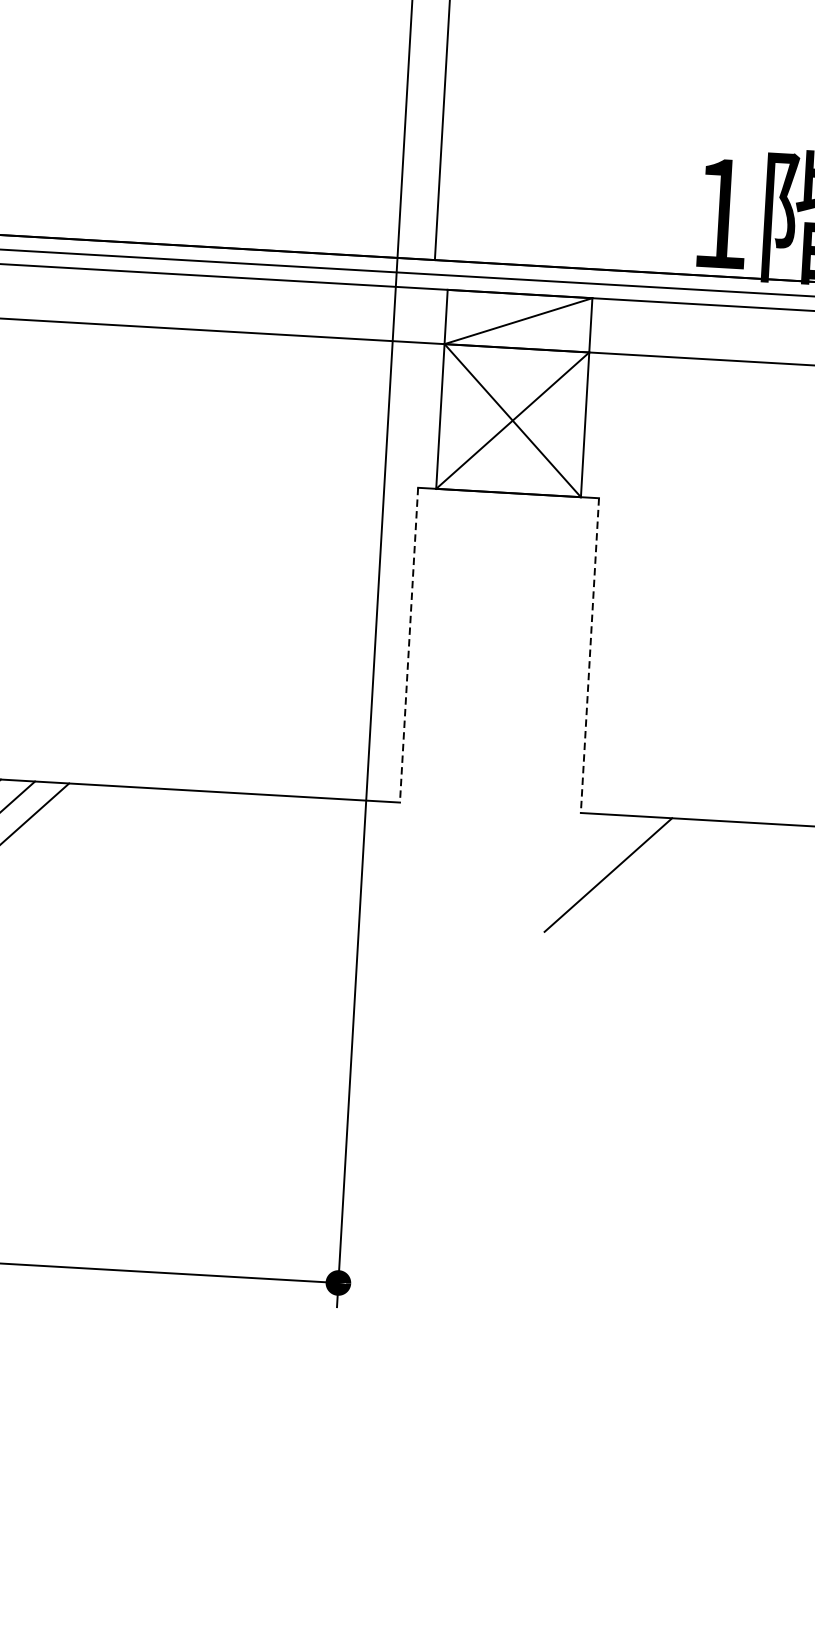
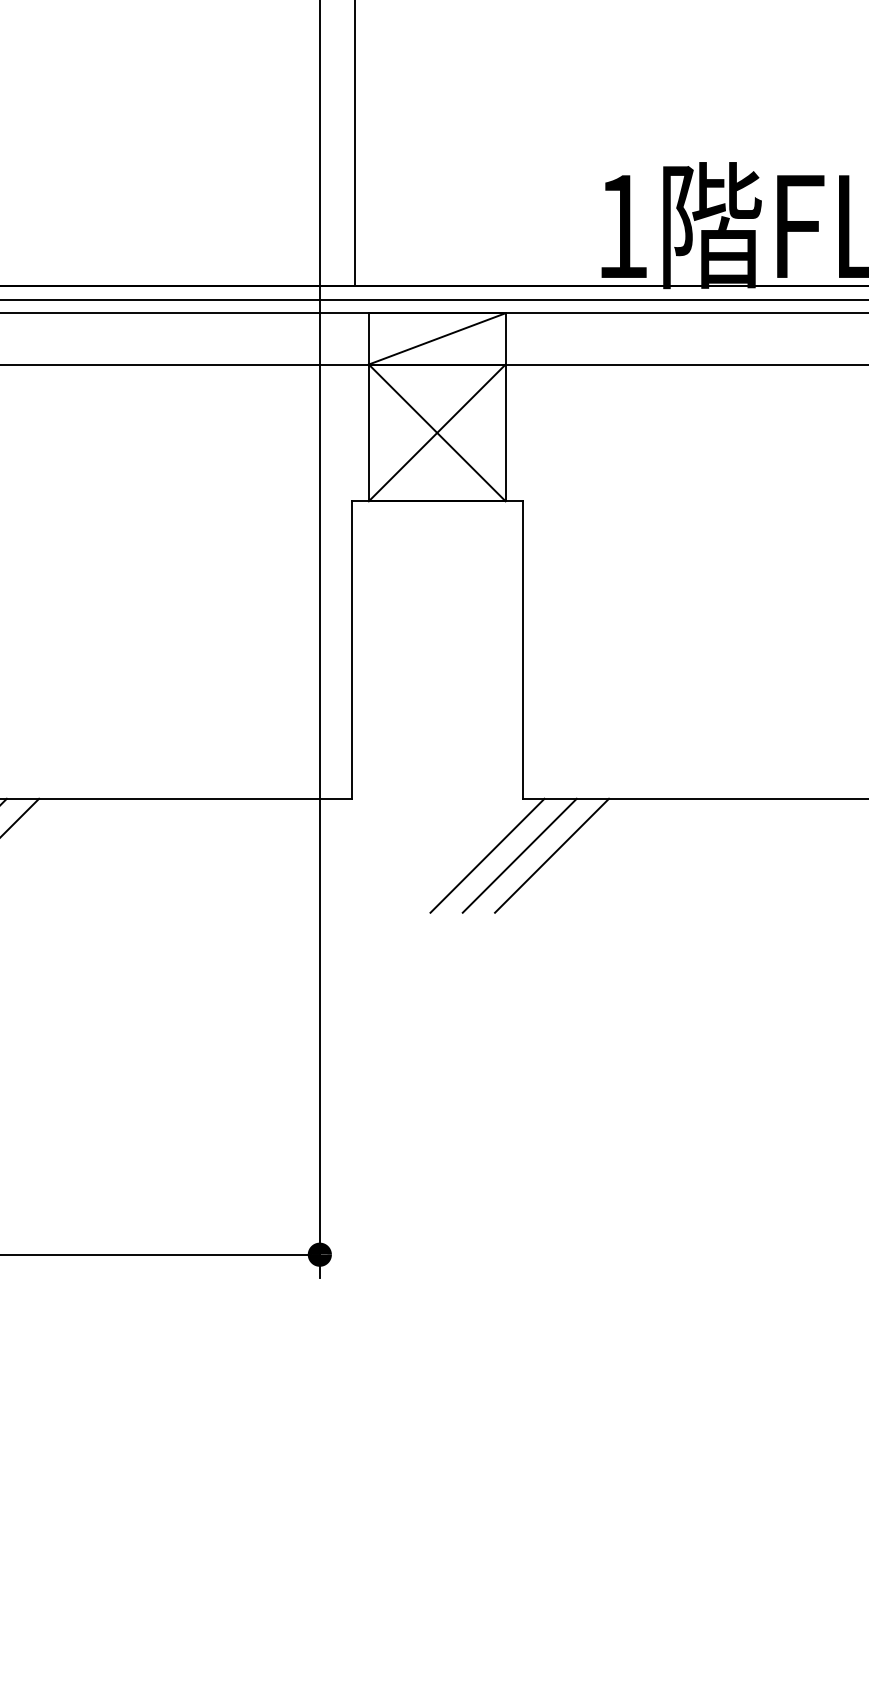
line: (408, 645) -> (351, 650), dashed -> solid
line: (589, 656) -> (522, 650), dashed -> solid
line: (540, 870) -> (487, 855), added
line: (574, 872) -> (519, 855), added

